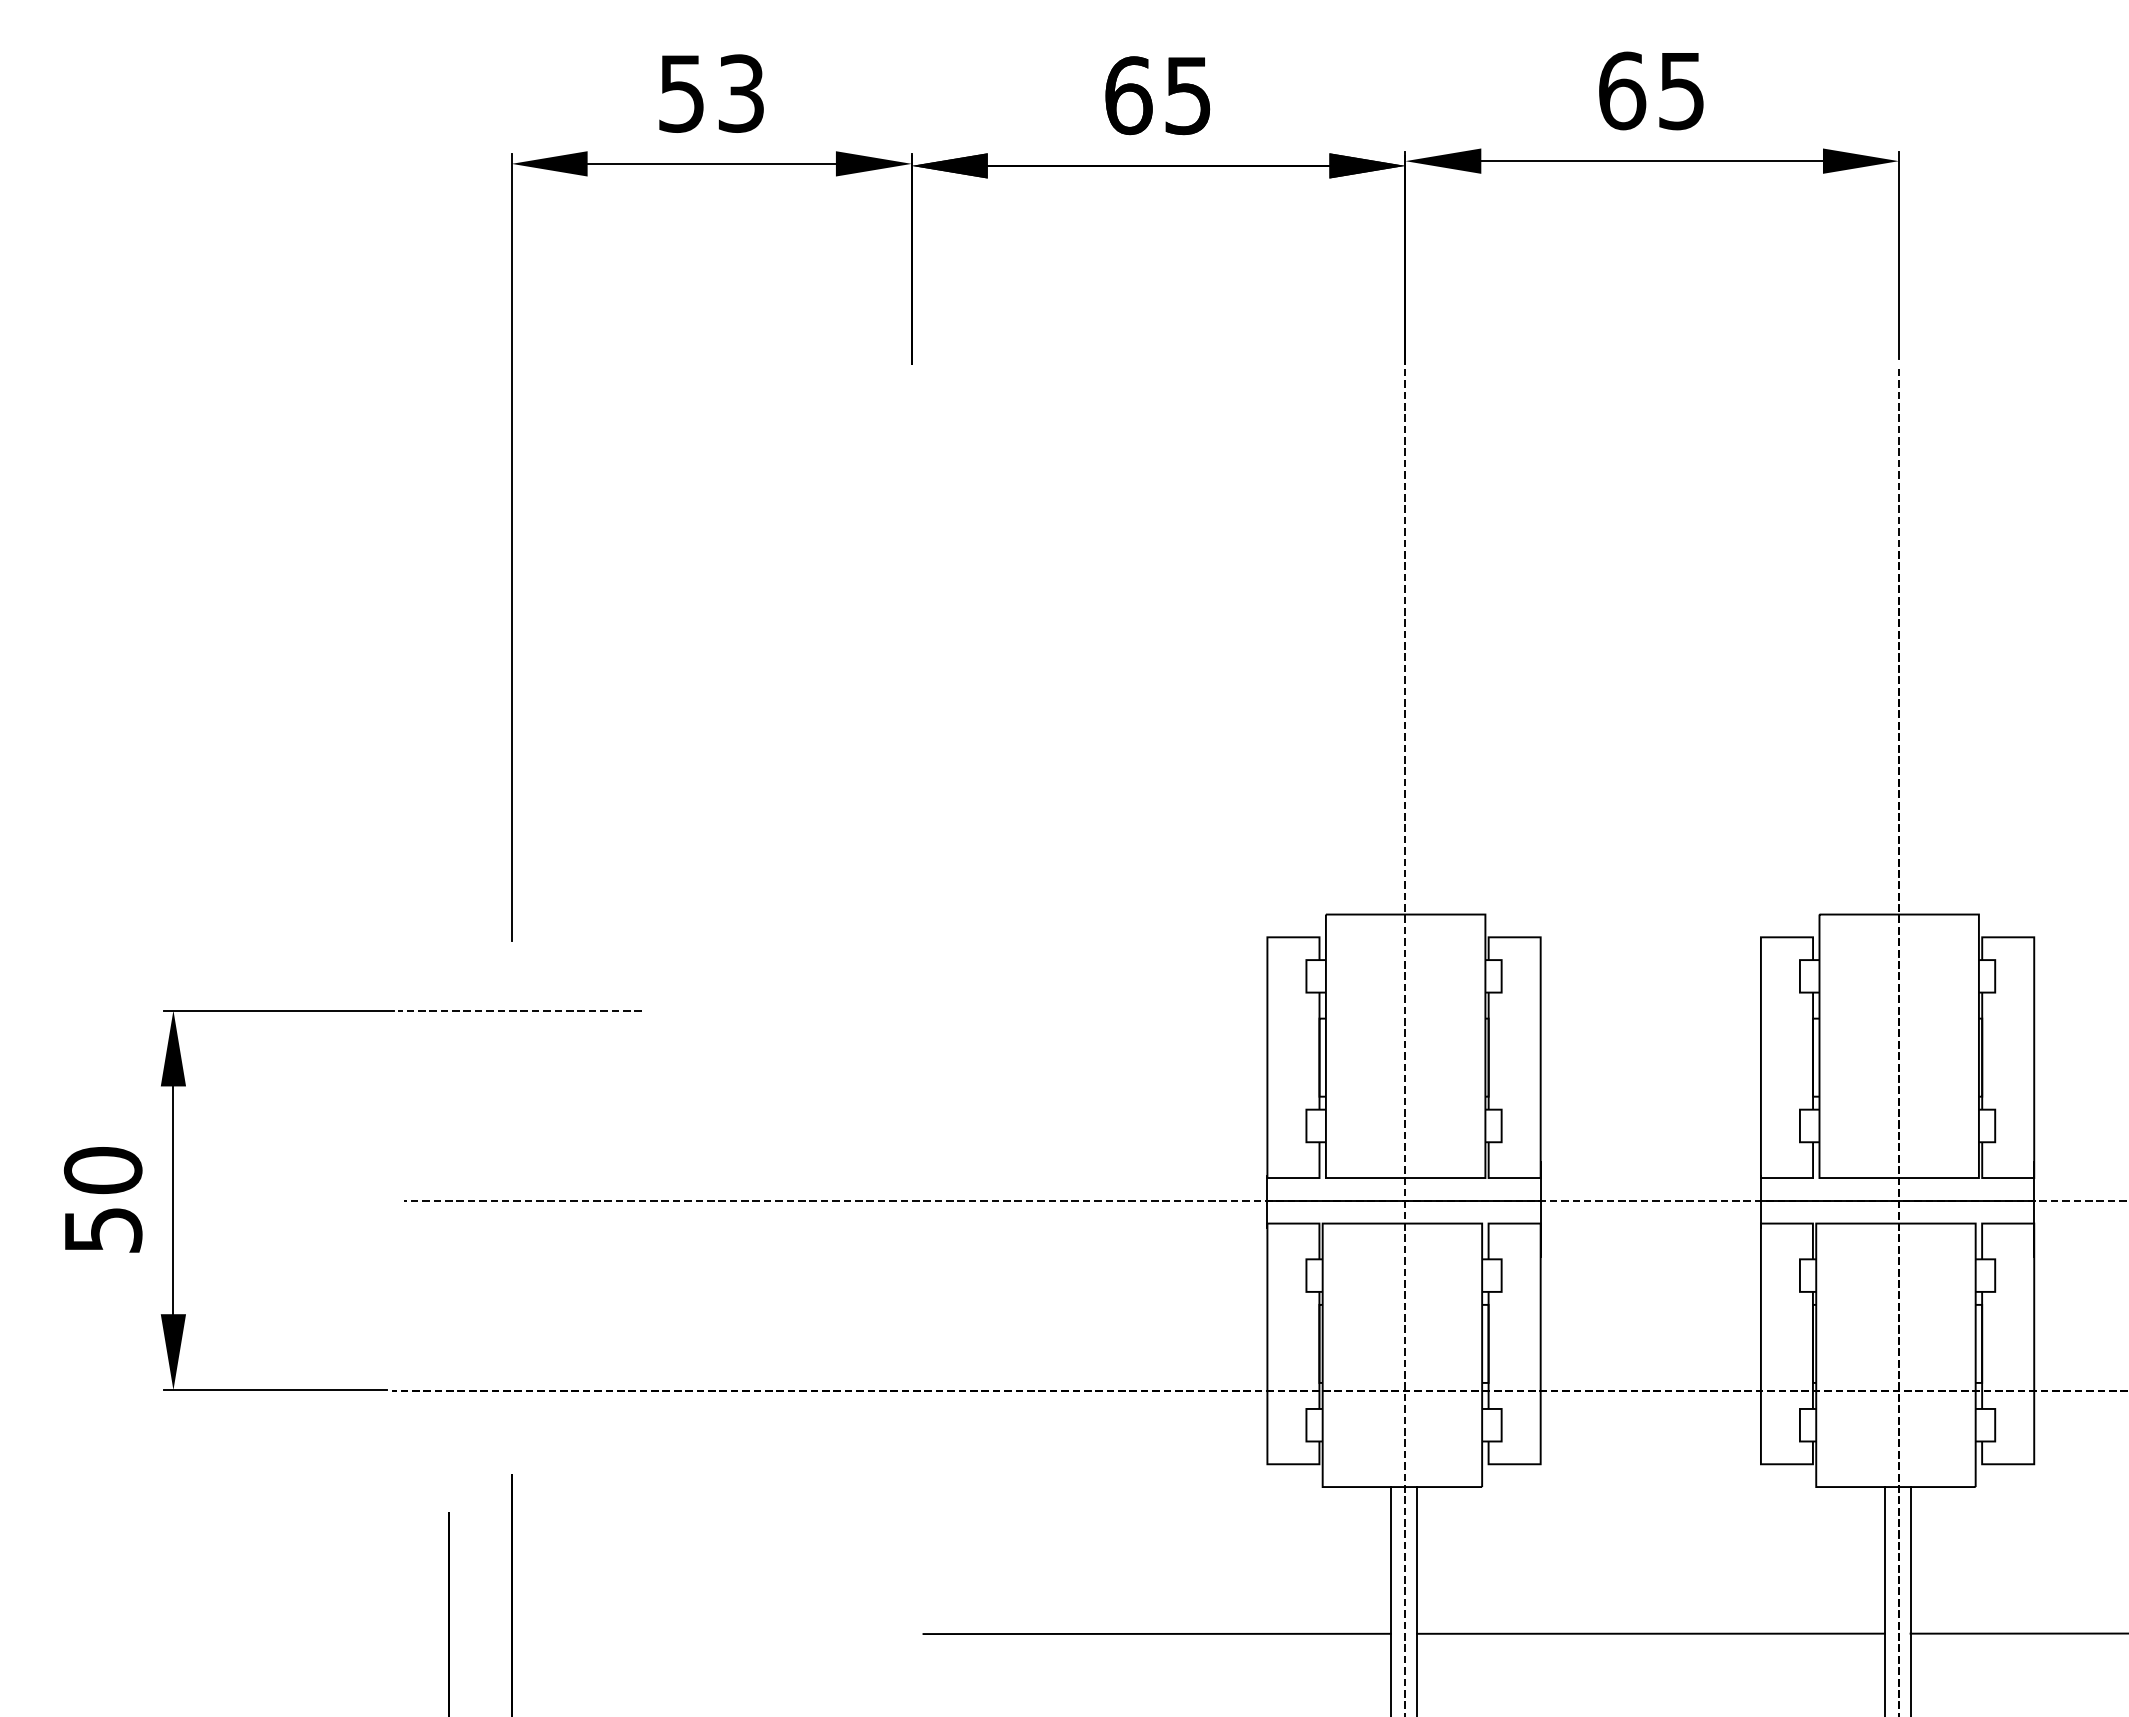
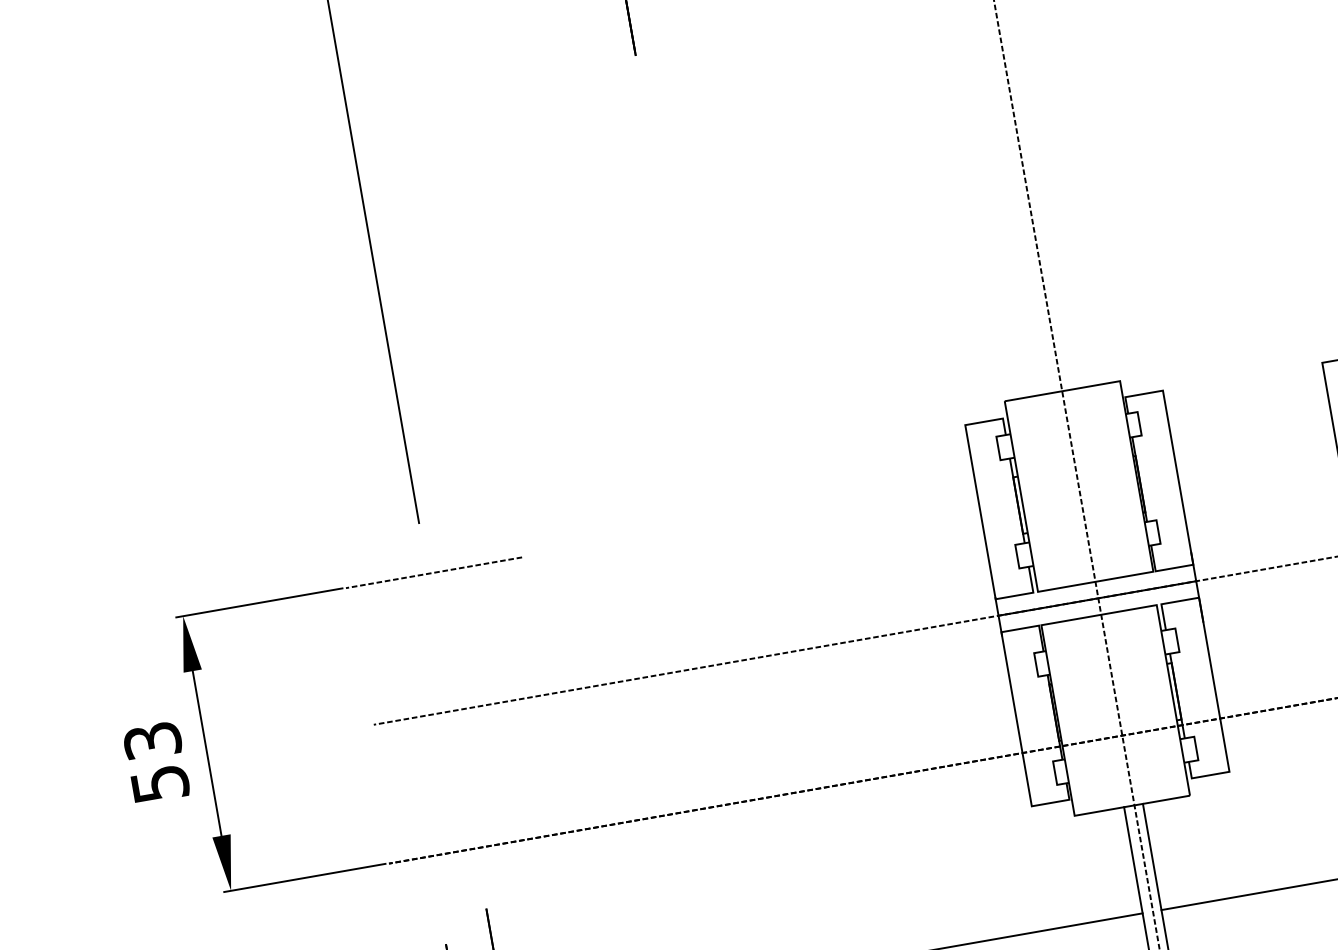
text: (102, 1170) -> (152, 740), 50 -> 53

